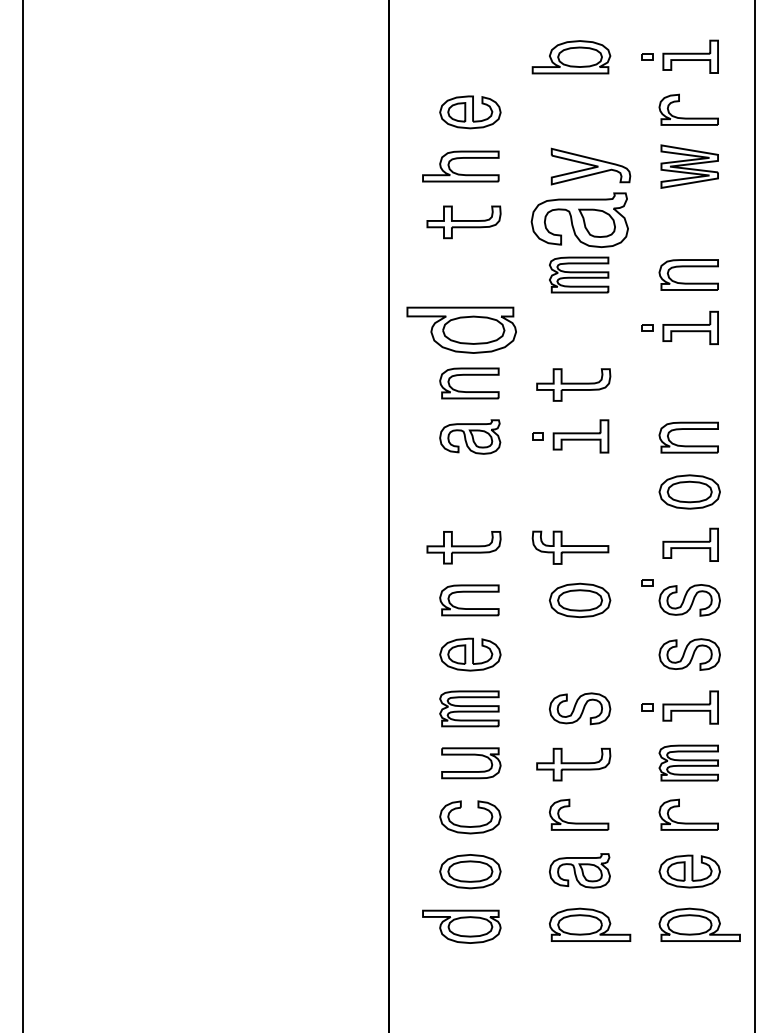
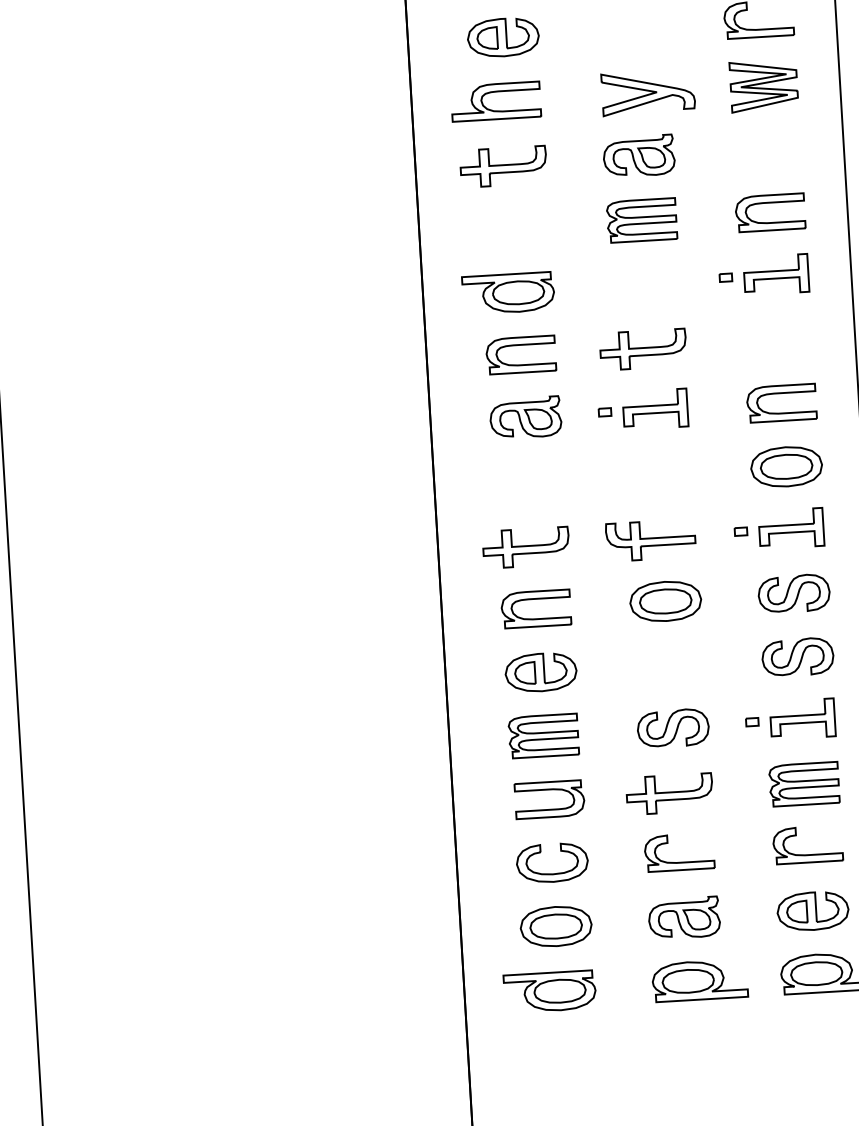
part: (579, 219) -> (638, 155), size x0.62
part: (461, 330) -> (508, 293), size x0.71
part: (647, 582) -> (740, 531), moved

